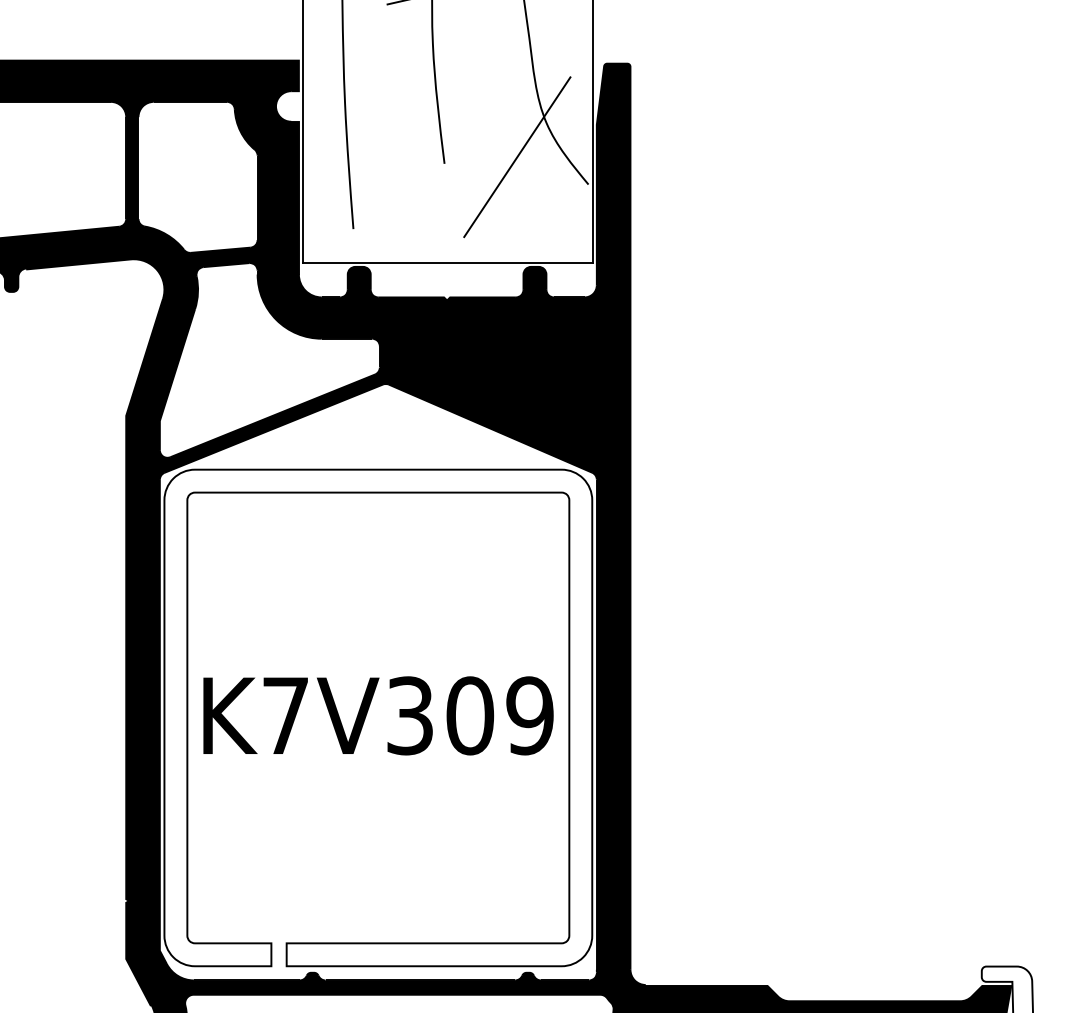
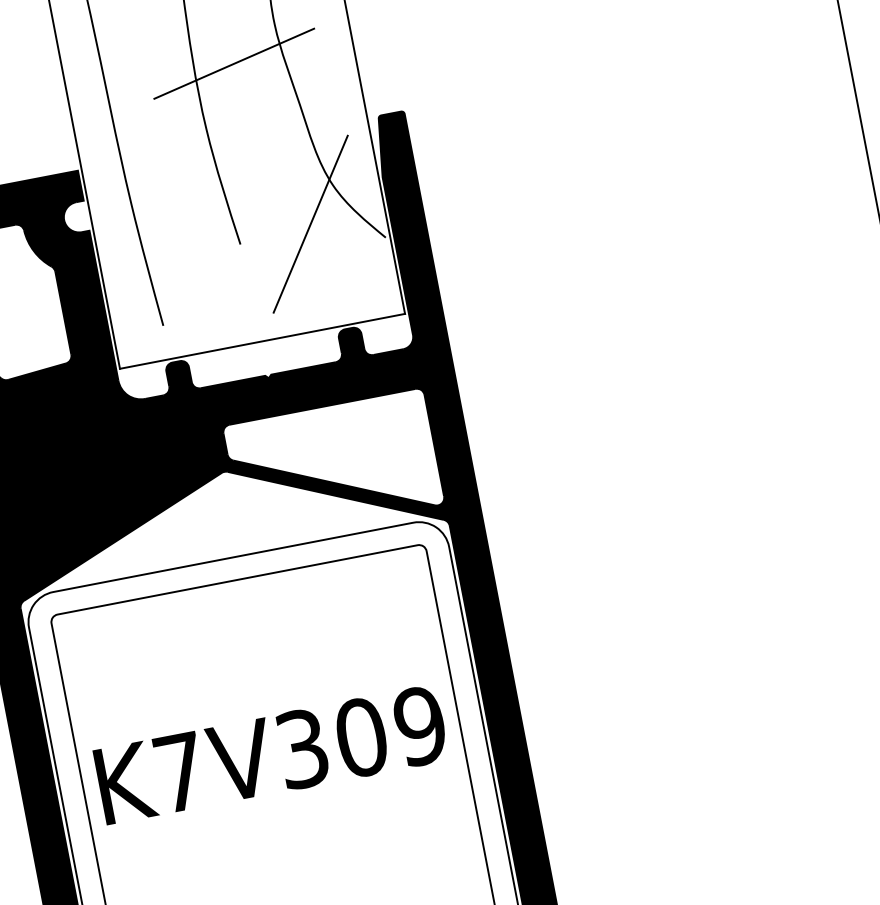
text: (378, 715) -> (271, 754), moved

